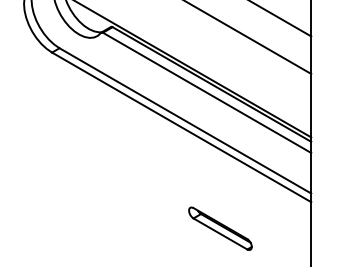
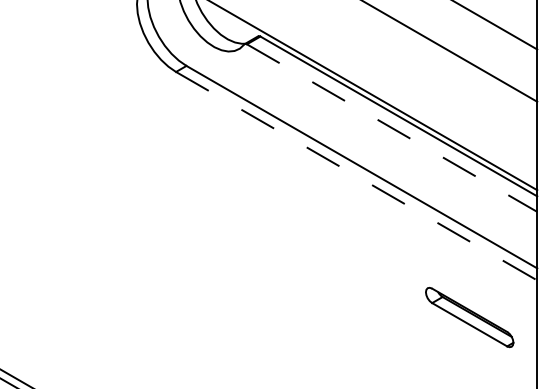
line: (207, 93) -> (392, 128), solid -> dashed
line: (181, 127) -> (356, 176), solid -> dashed
part: (220, 228) -> (469, 317), moved

